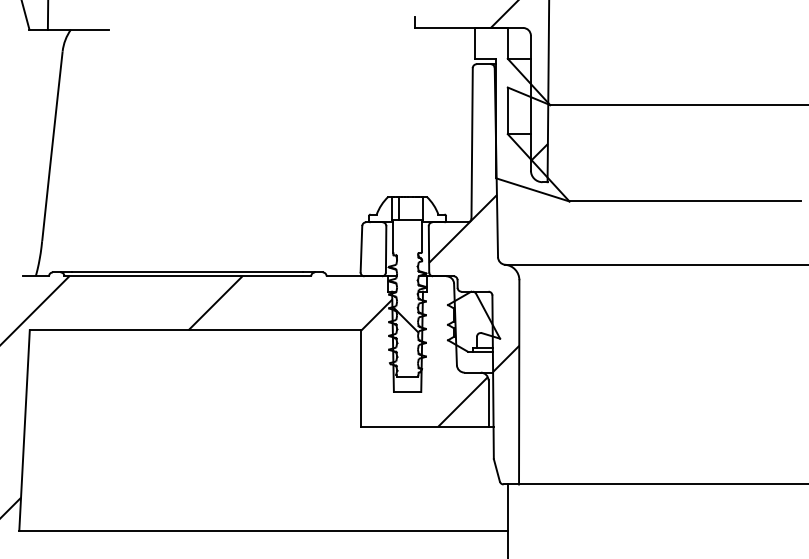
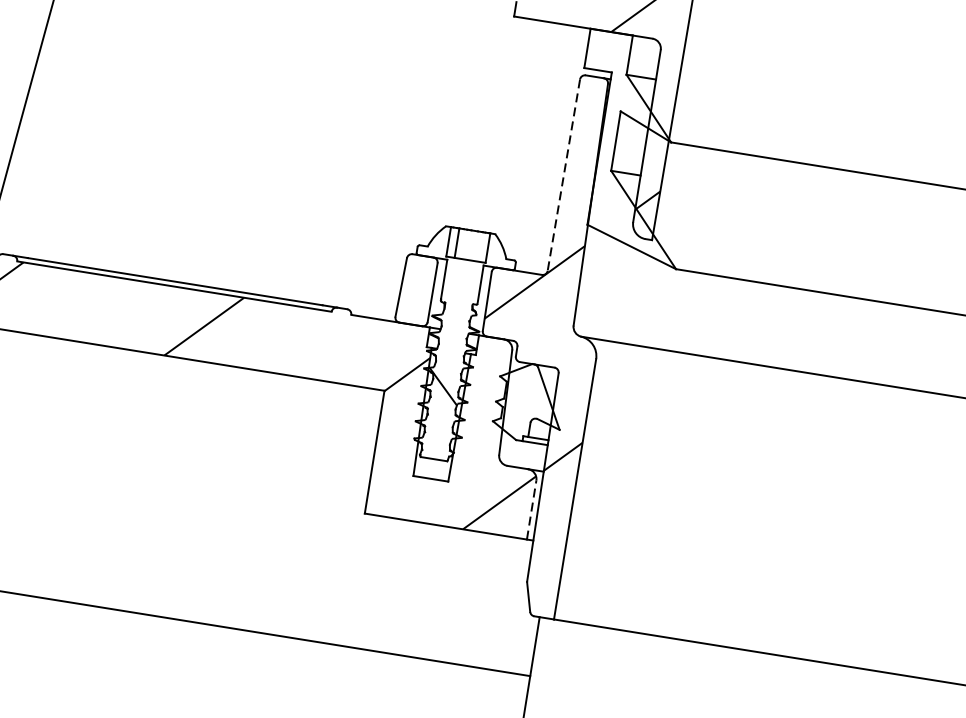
line: (472, 143) -> (564, 175), solid -> dashed
line: (488, 403) -> (531, 510), solid -> dashed

